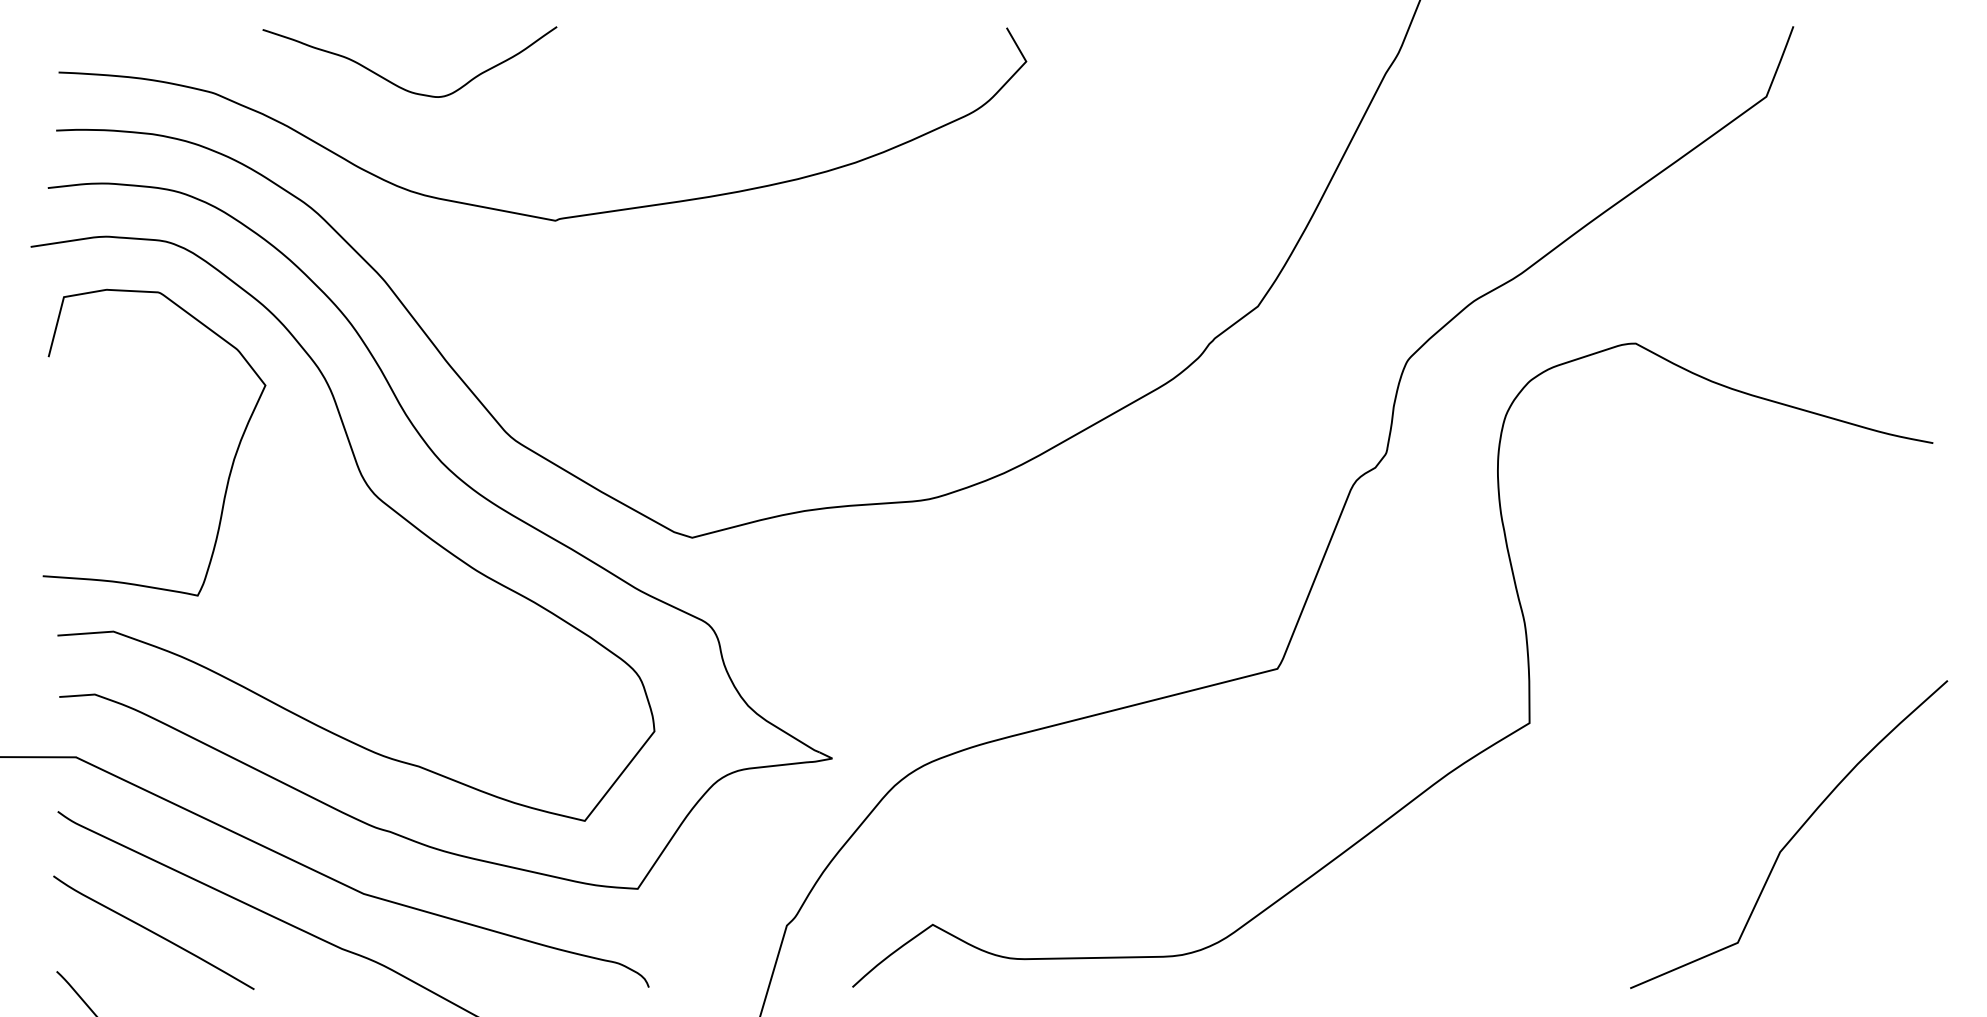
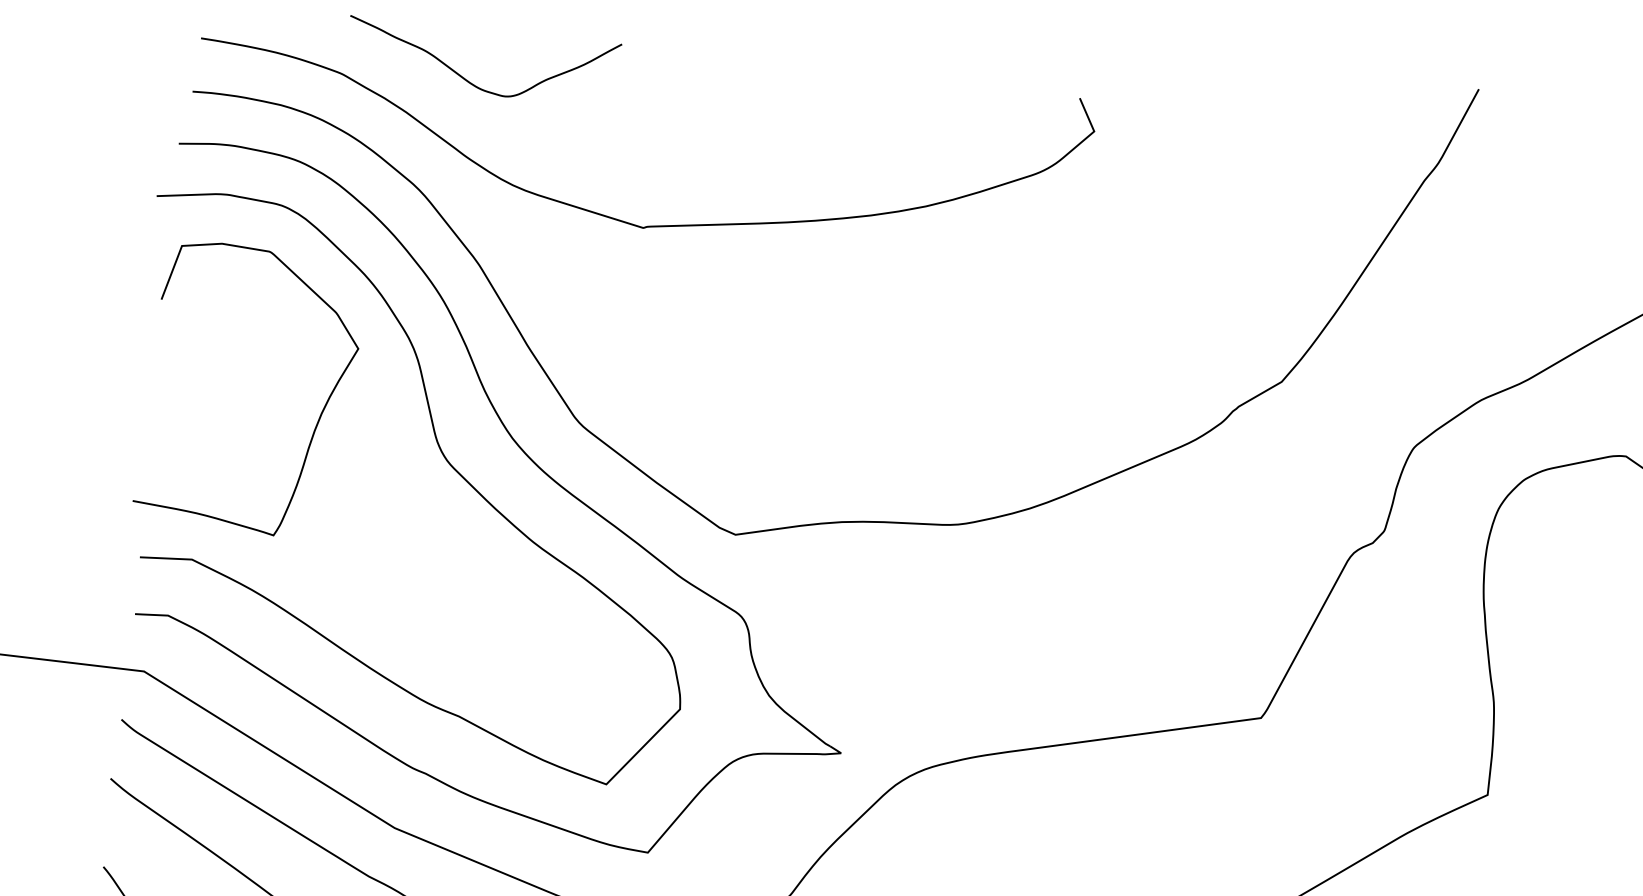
curve: (393, 82) -> (465, 78), moved

